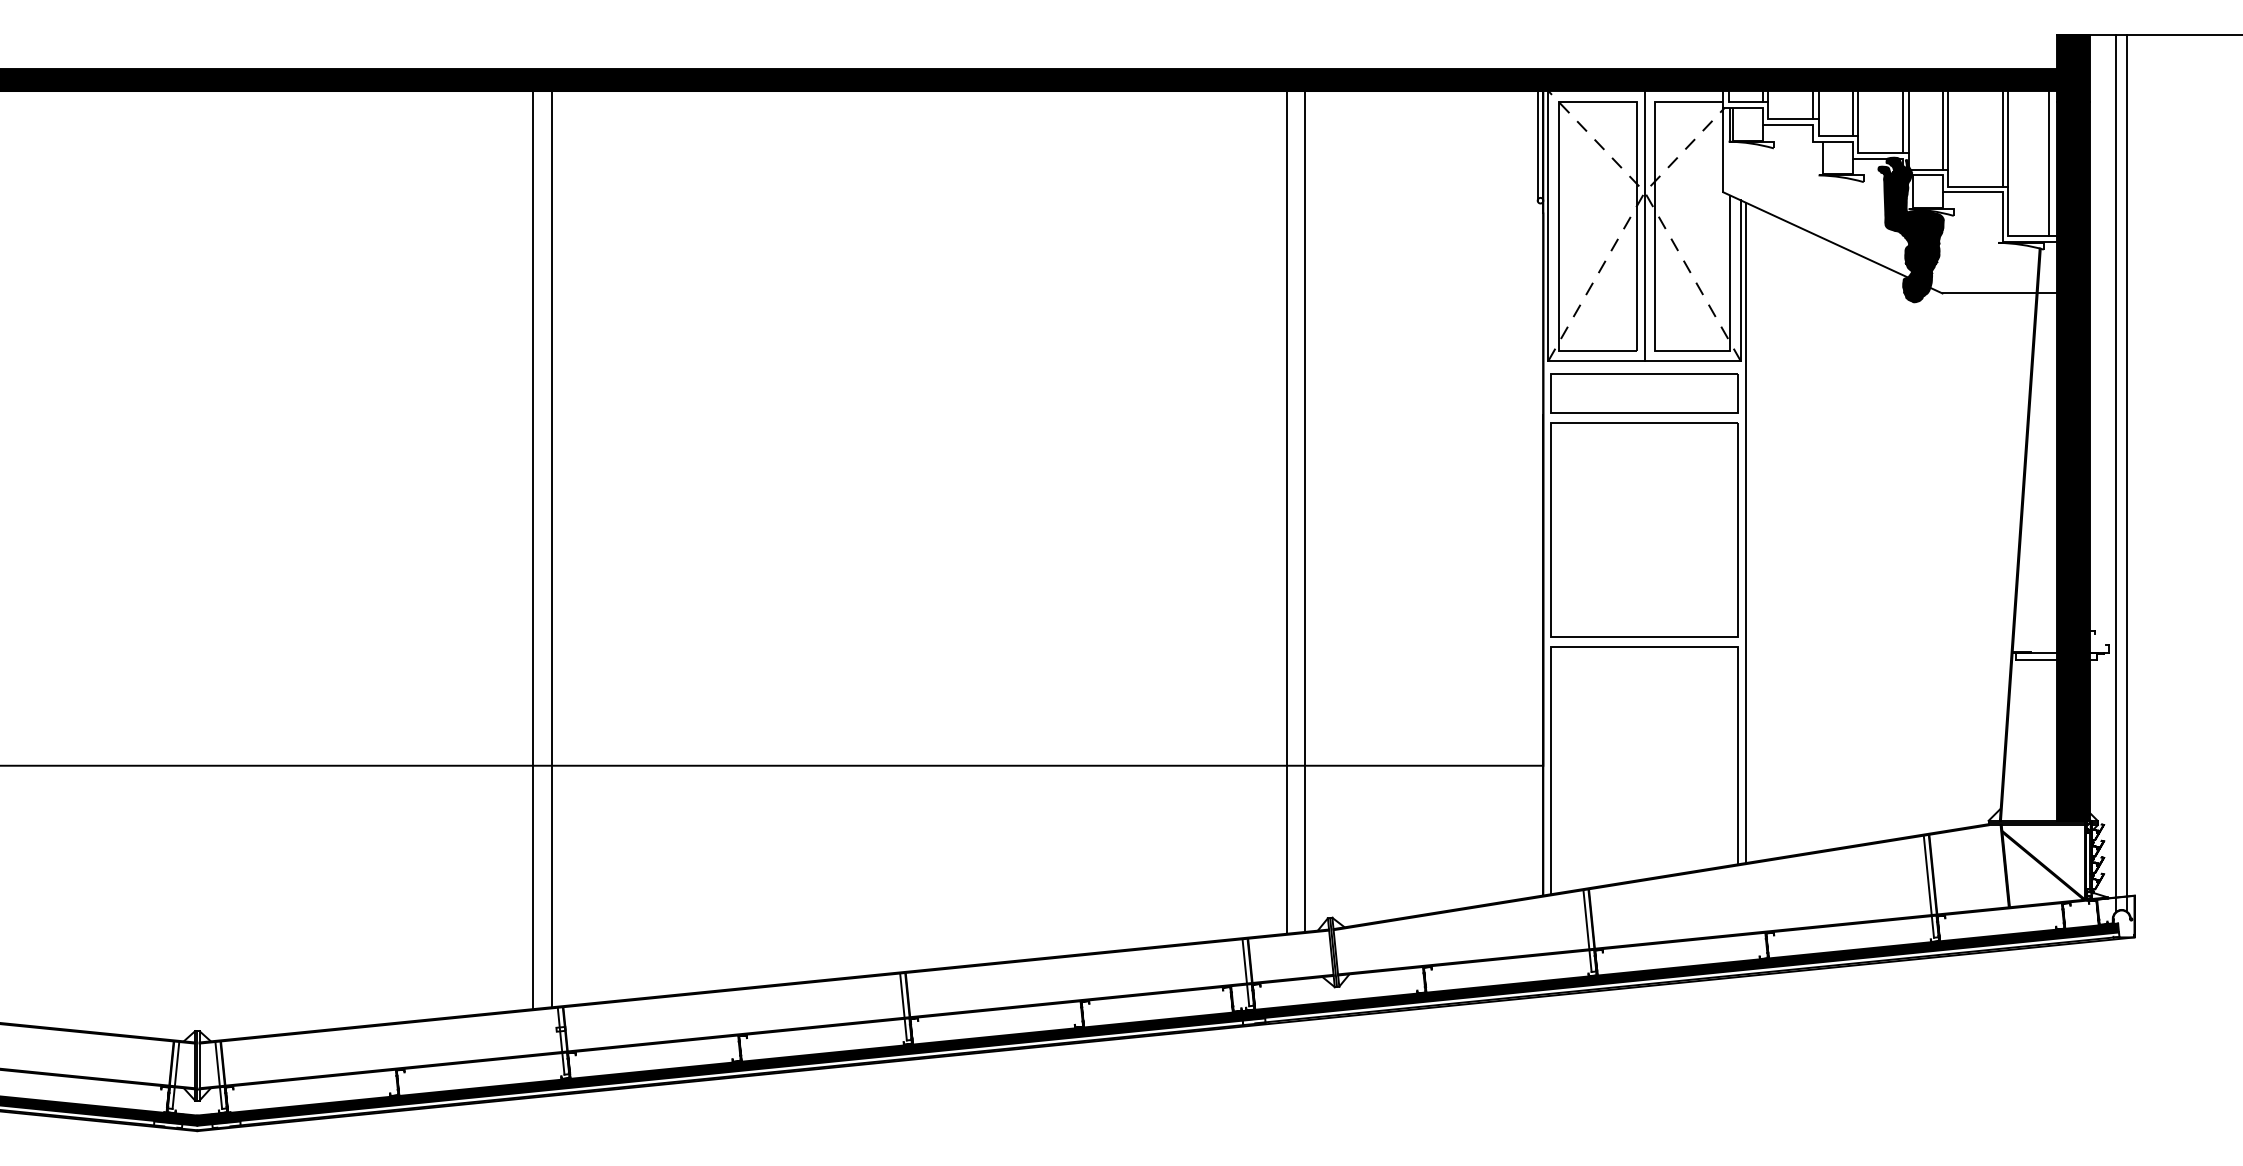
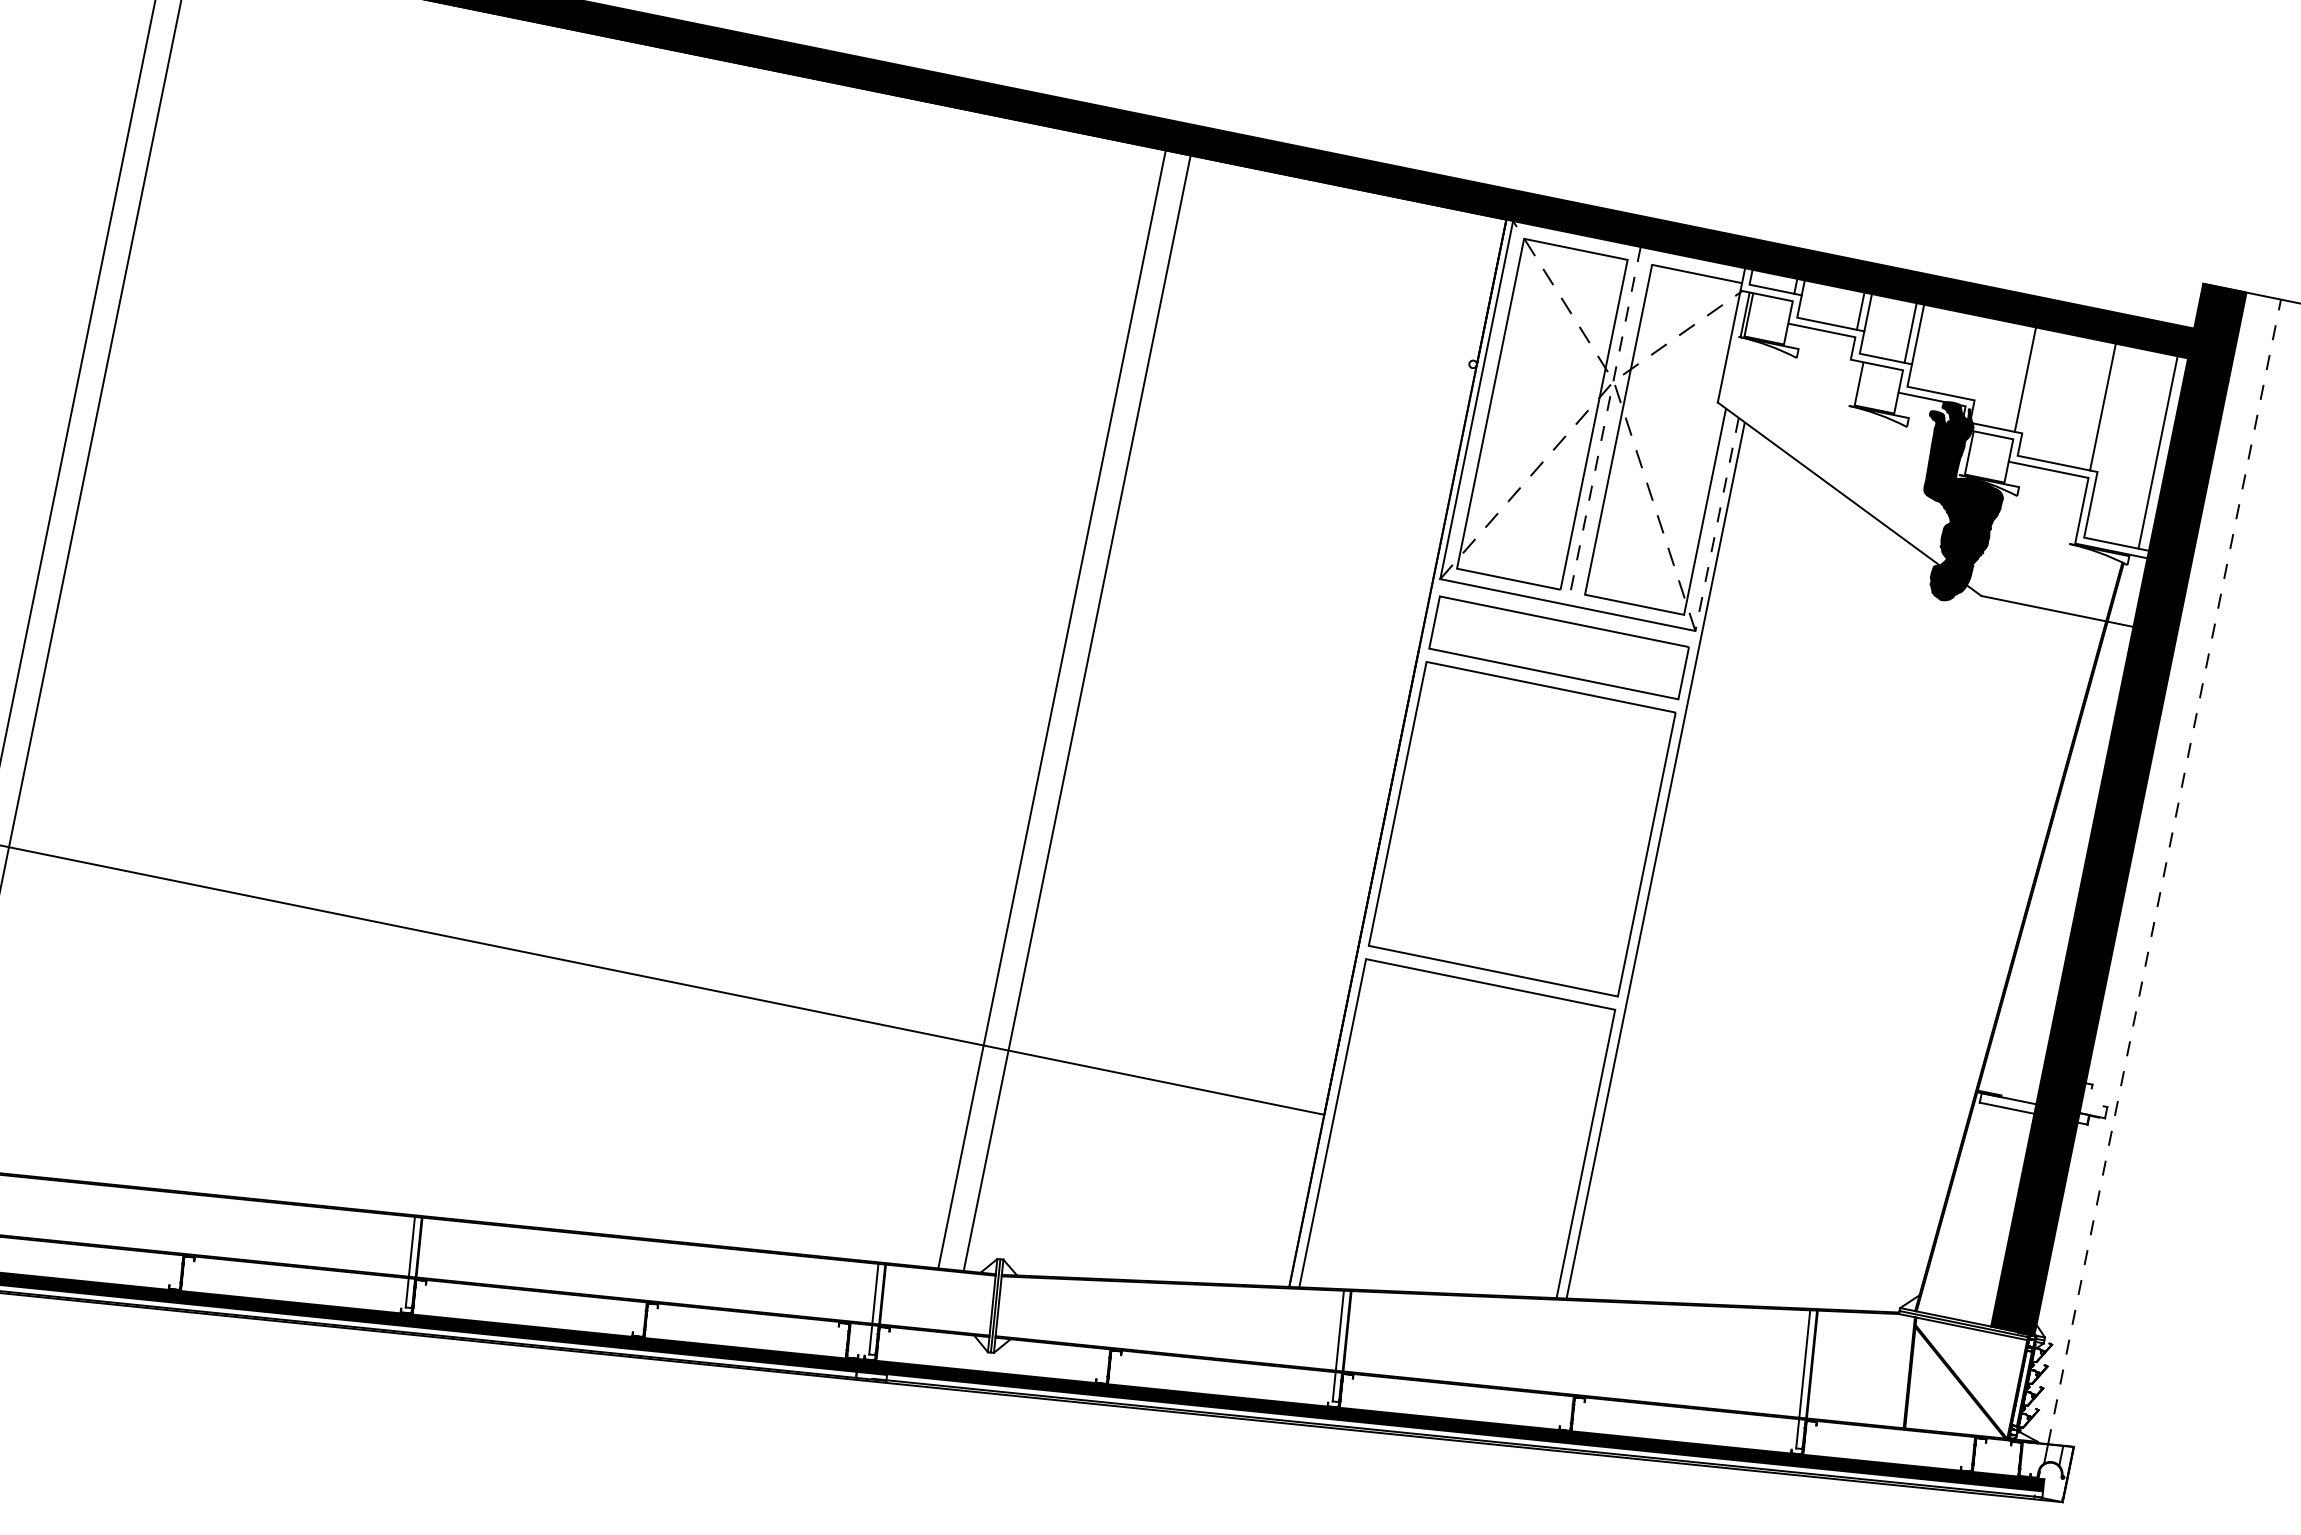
line: (1903, 121) -> (1976, 357), removed
line: (1908, 121) -> (1982, 358), removed
line: (1948, 130) -> (2033, 381), removed
line: (2008, 138) -> (2110, 408), removed
line: (1537, 145) -> (1484, 290), removed
line: (1644, 226) -> (1604, 426), solid -> dashed
line: (1740, 281) -> (1716, 525), solid -> dashed
line: (2115, 465) -> (2164, 870), solid -> dashed
line: (2126, 465) -> (2179, 873), removed

